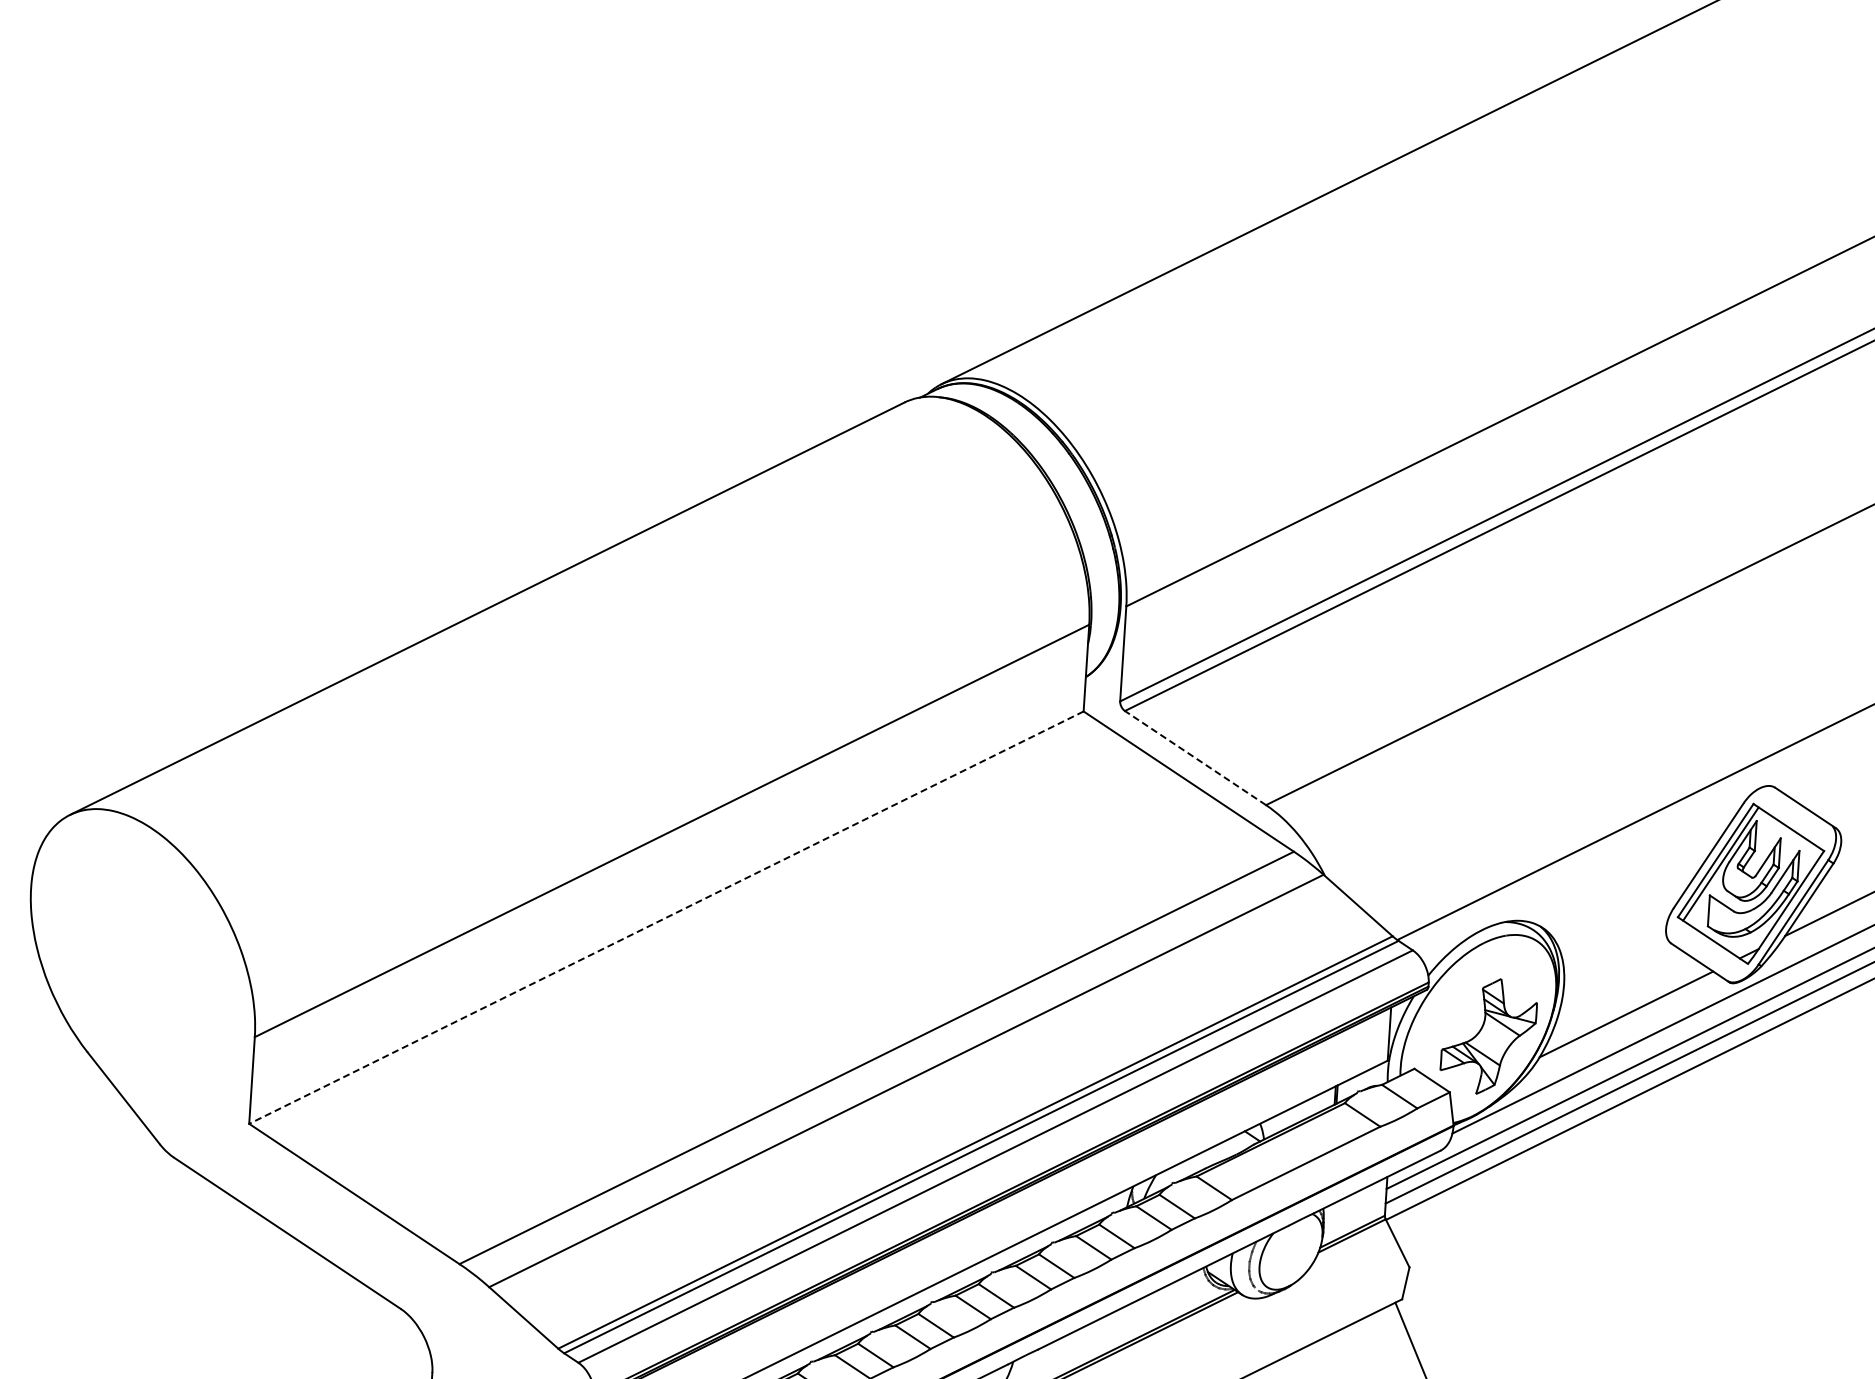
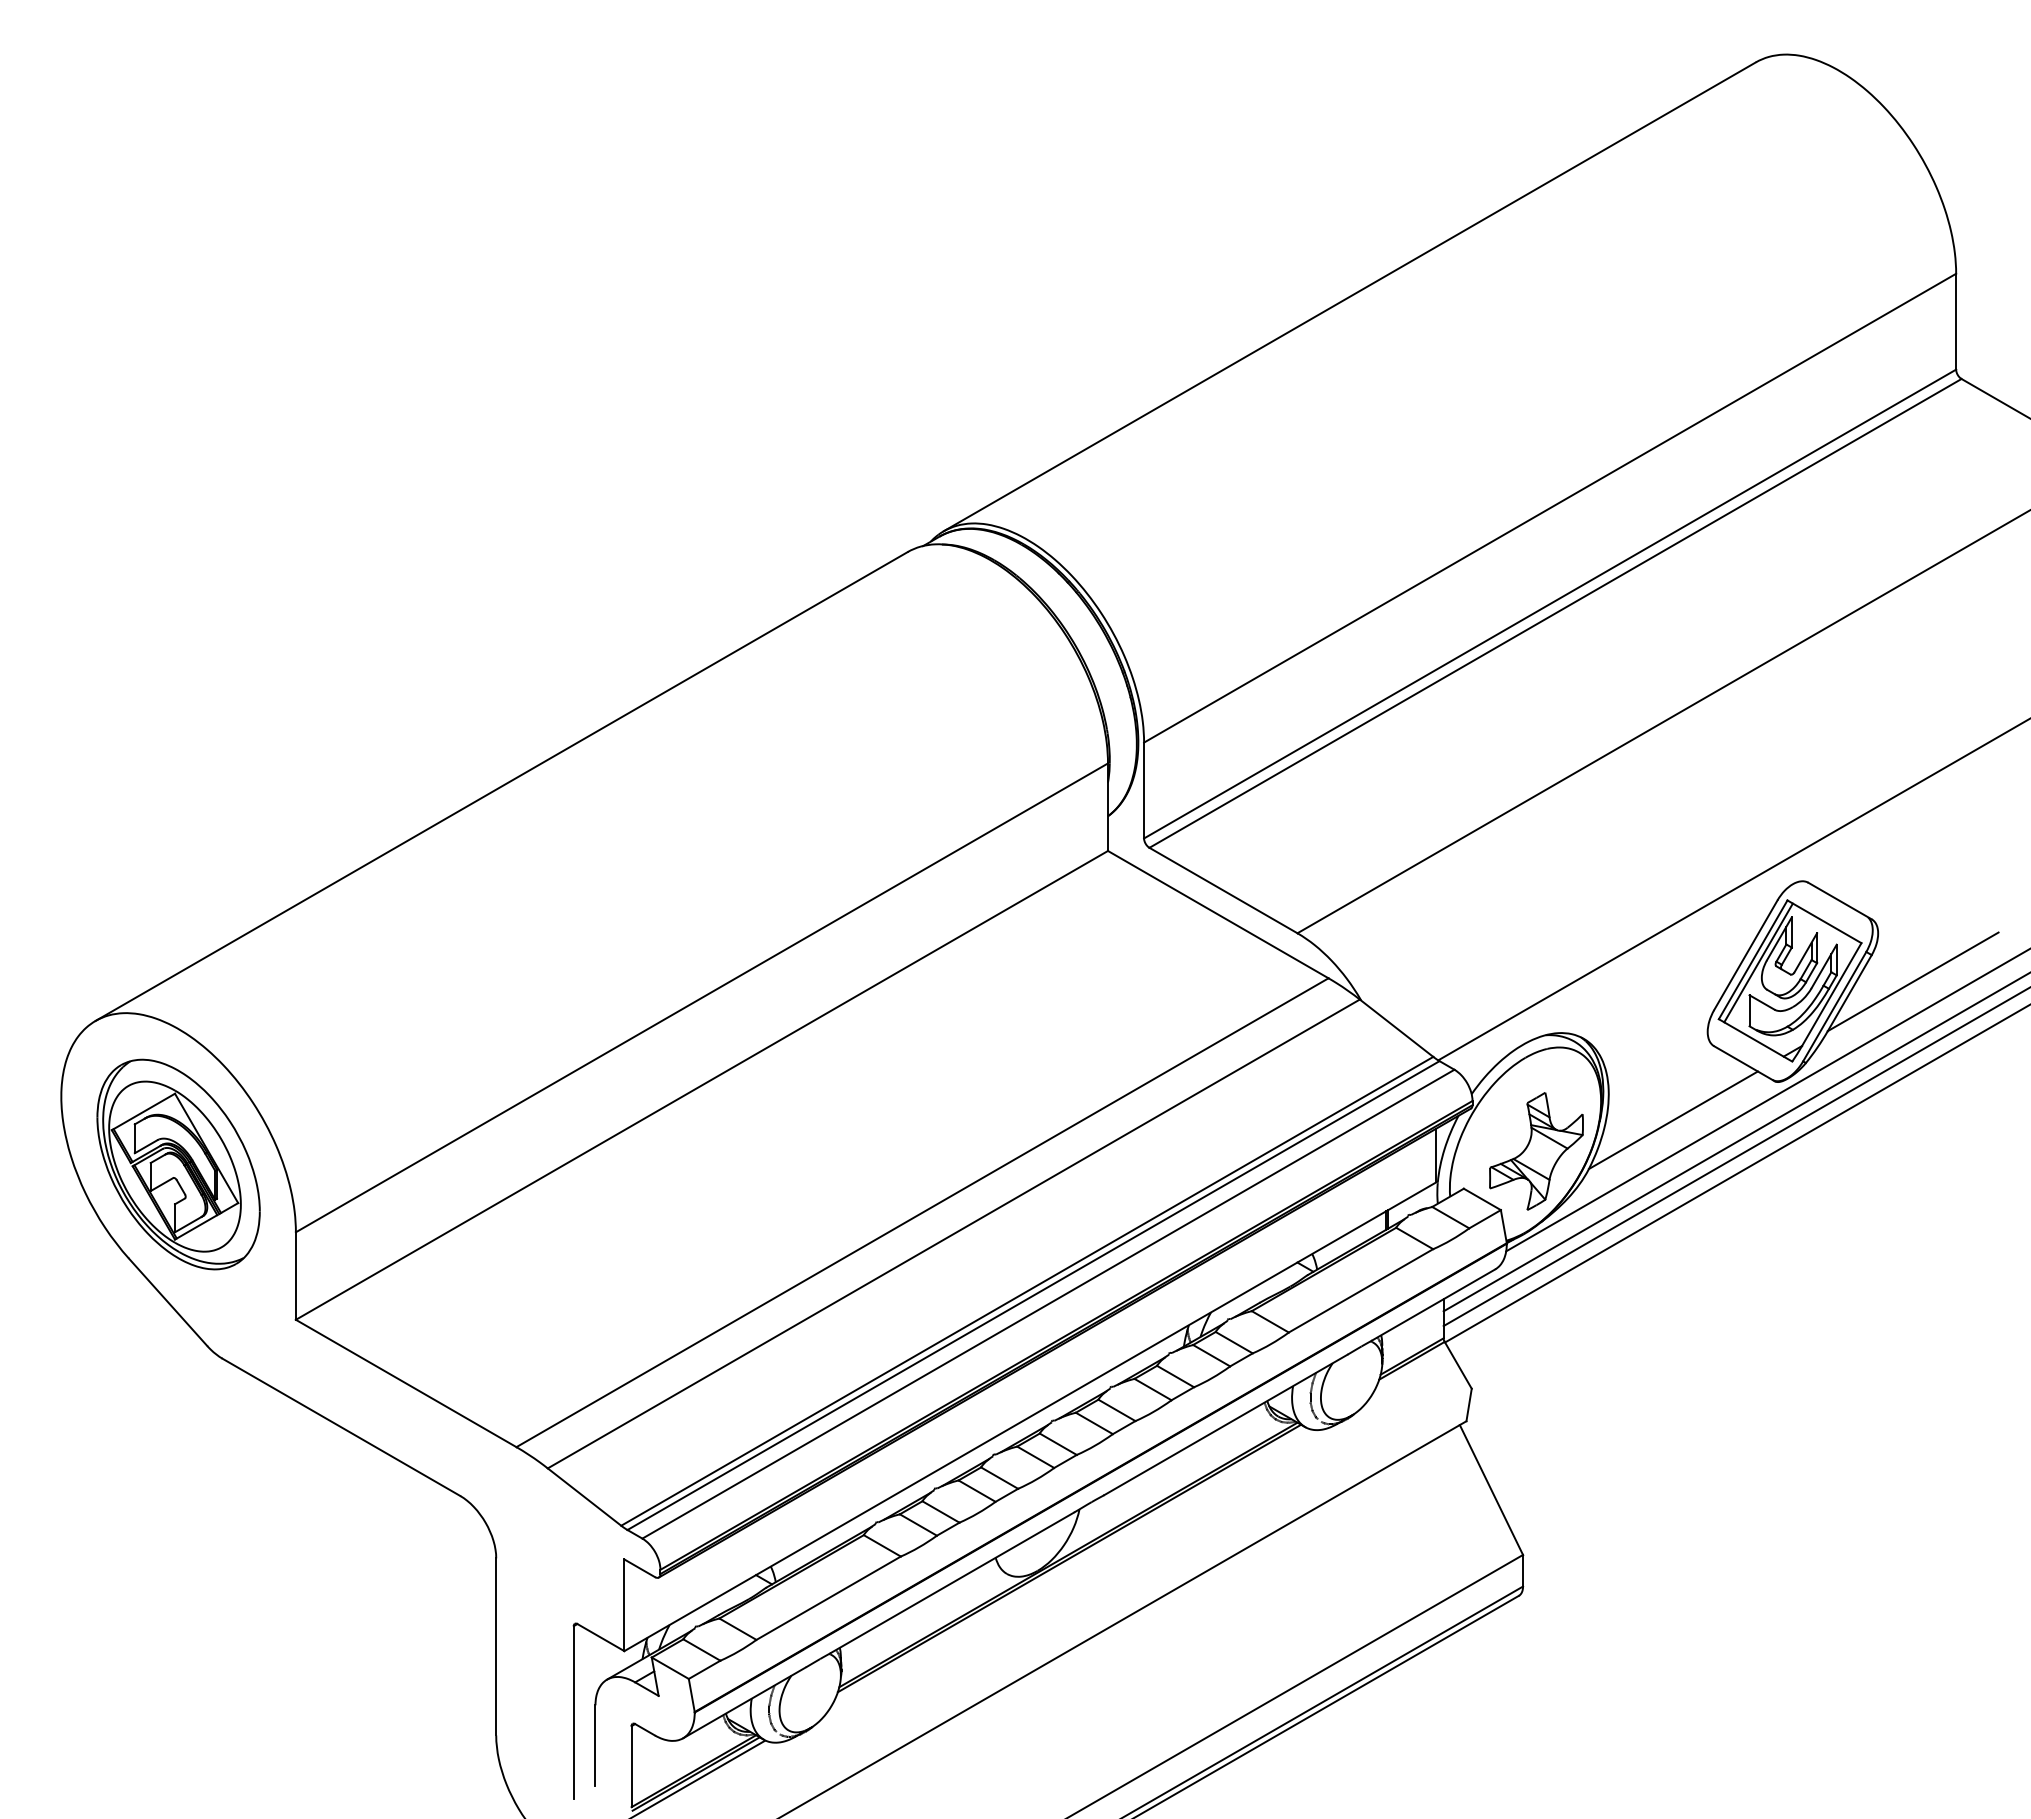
line: (1195, 758) -> (1223, 890), dashed -> solid
line: (665, 917) -> (701, 1085), dashed -> solid
part: (142, 962) -> (178, 1164), added

